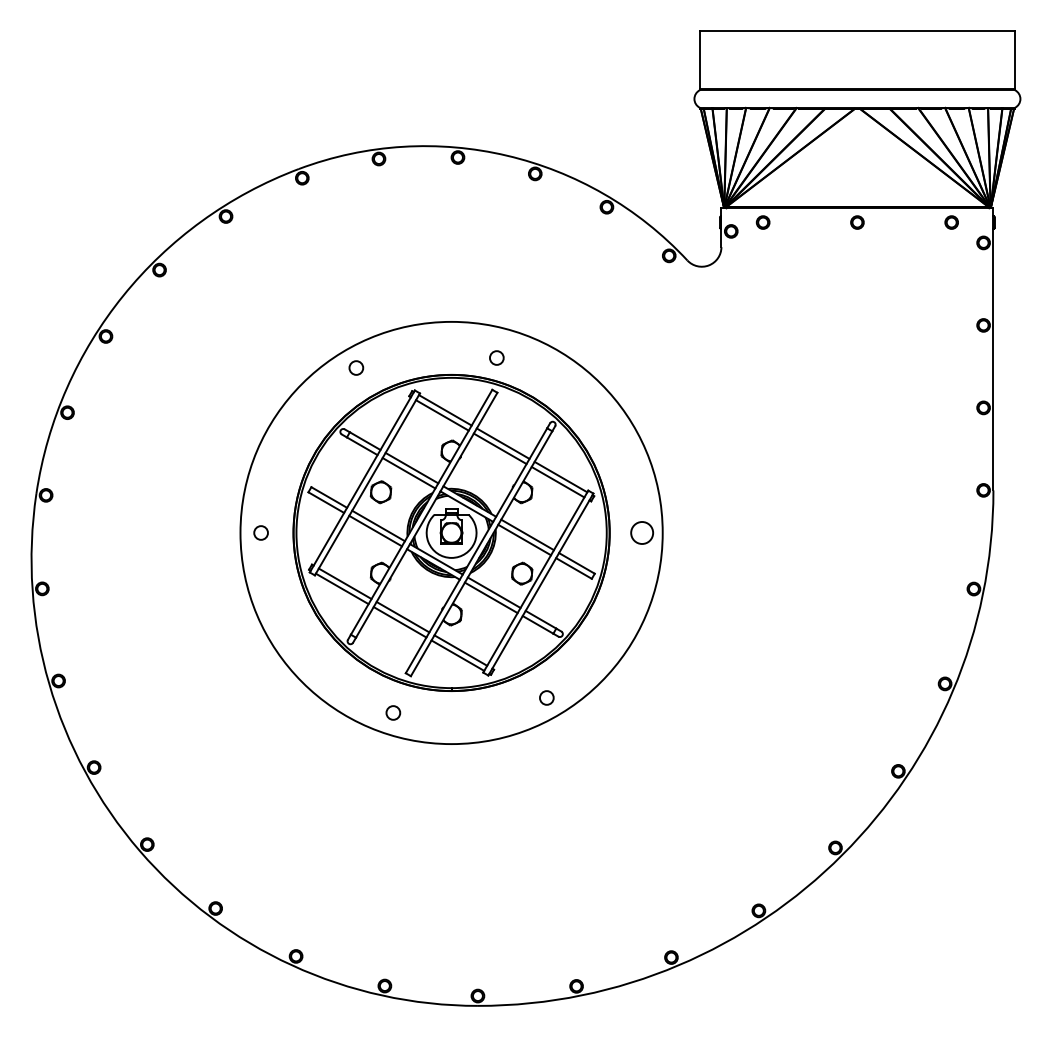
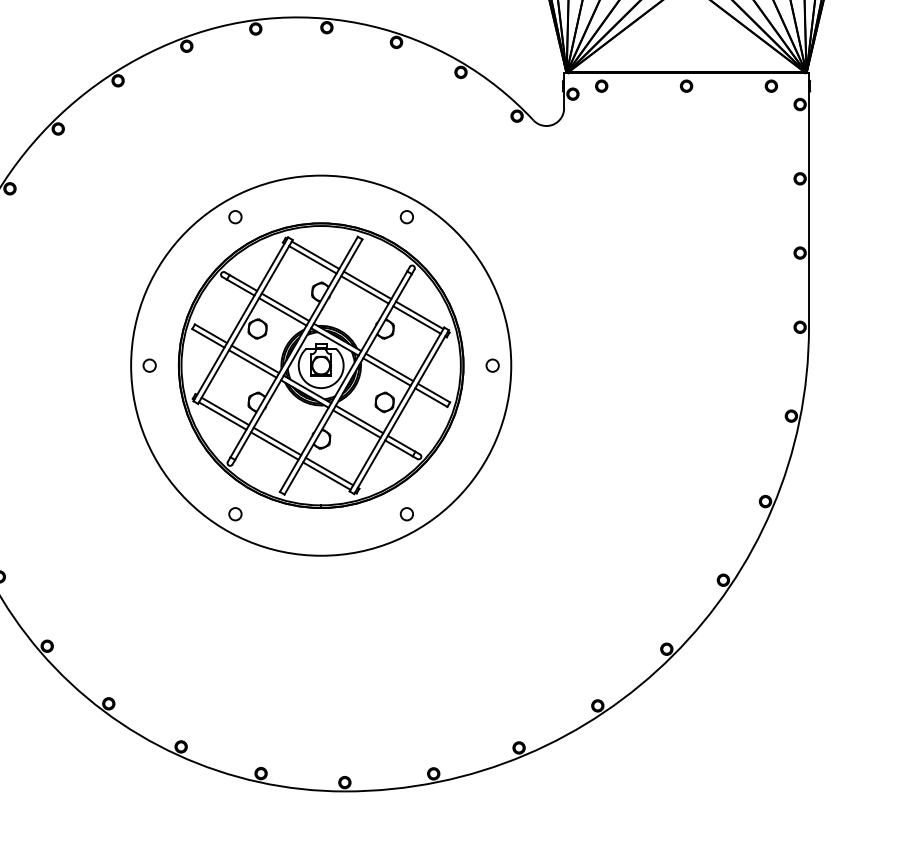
circle: (496, 357) -> (406, 216), moved
circle: (641, 532) -> (492, 365), size x0.62
circle: (393, 712) -> (235, 513), moved

